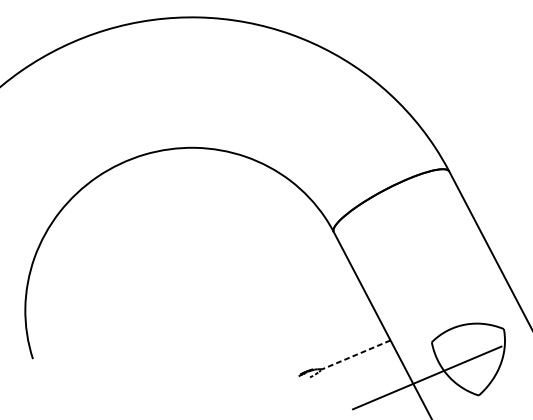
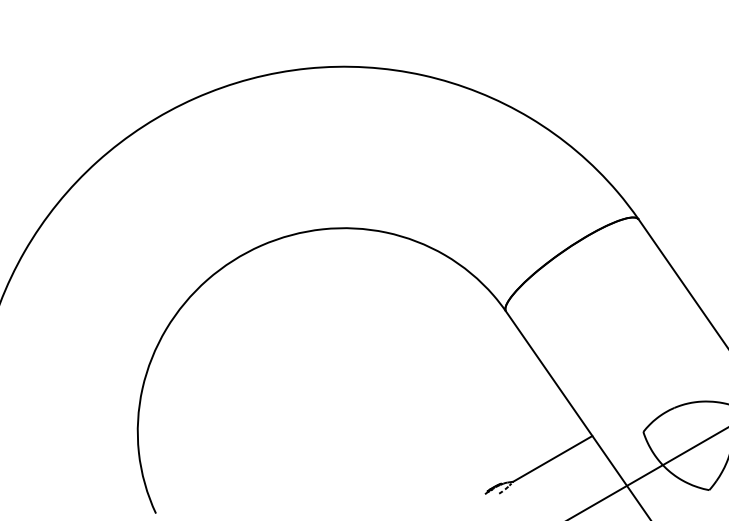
line: (356, 354) -> (552, 458), dashed -> solid

